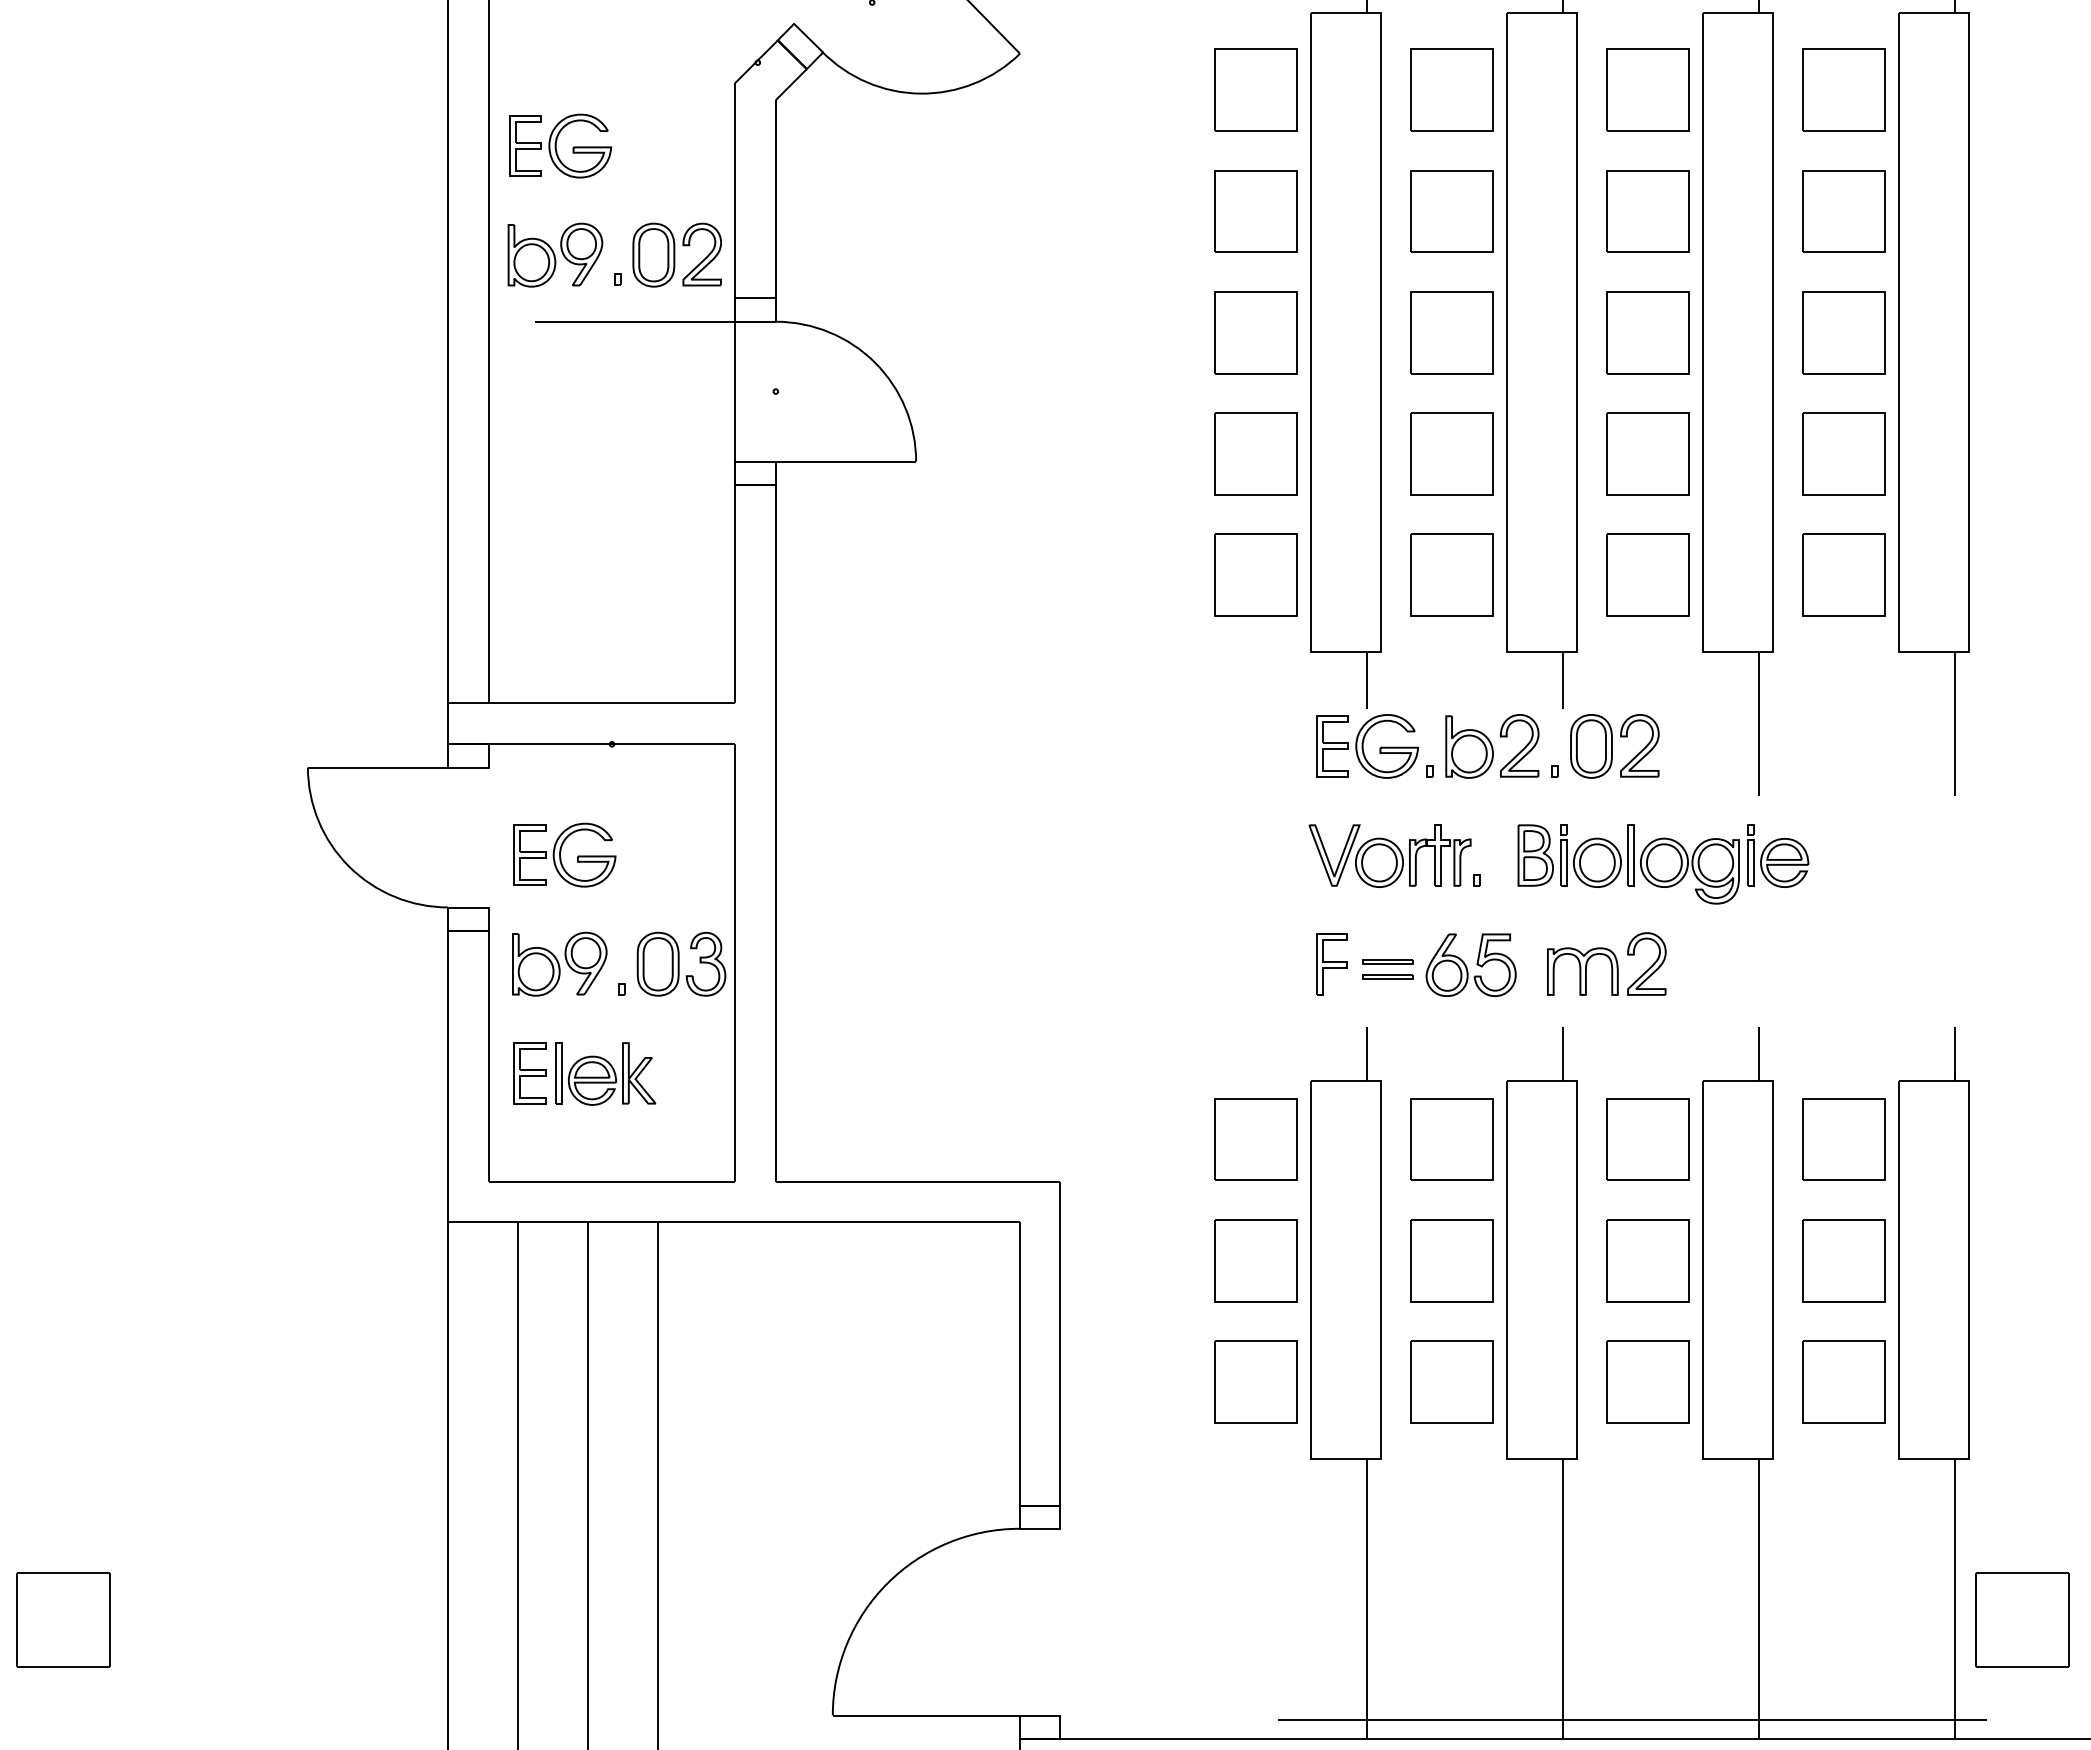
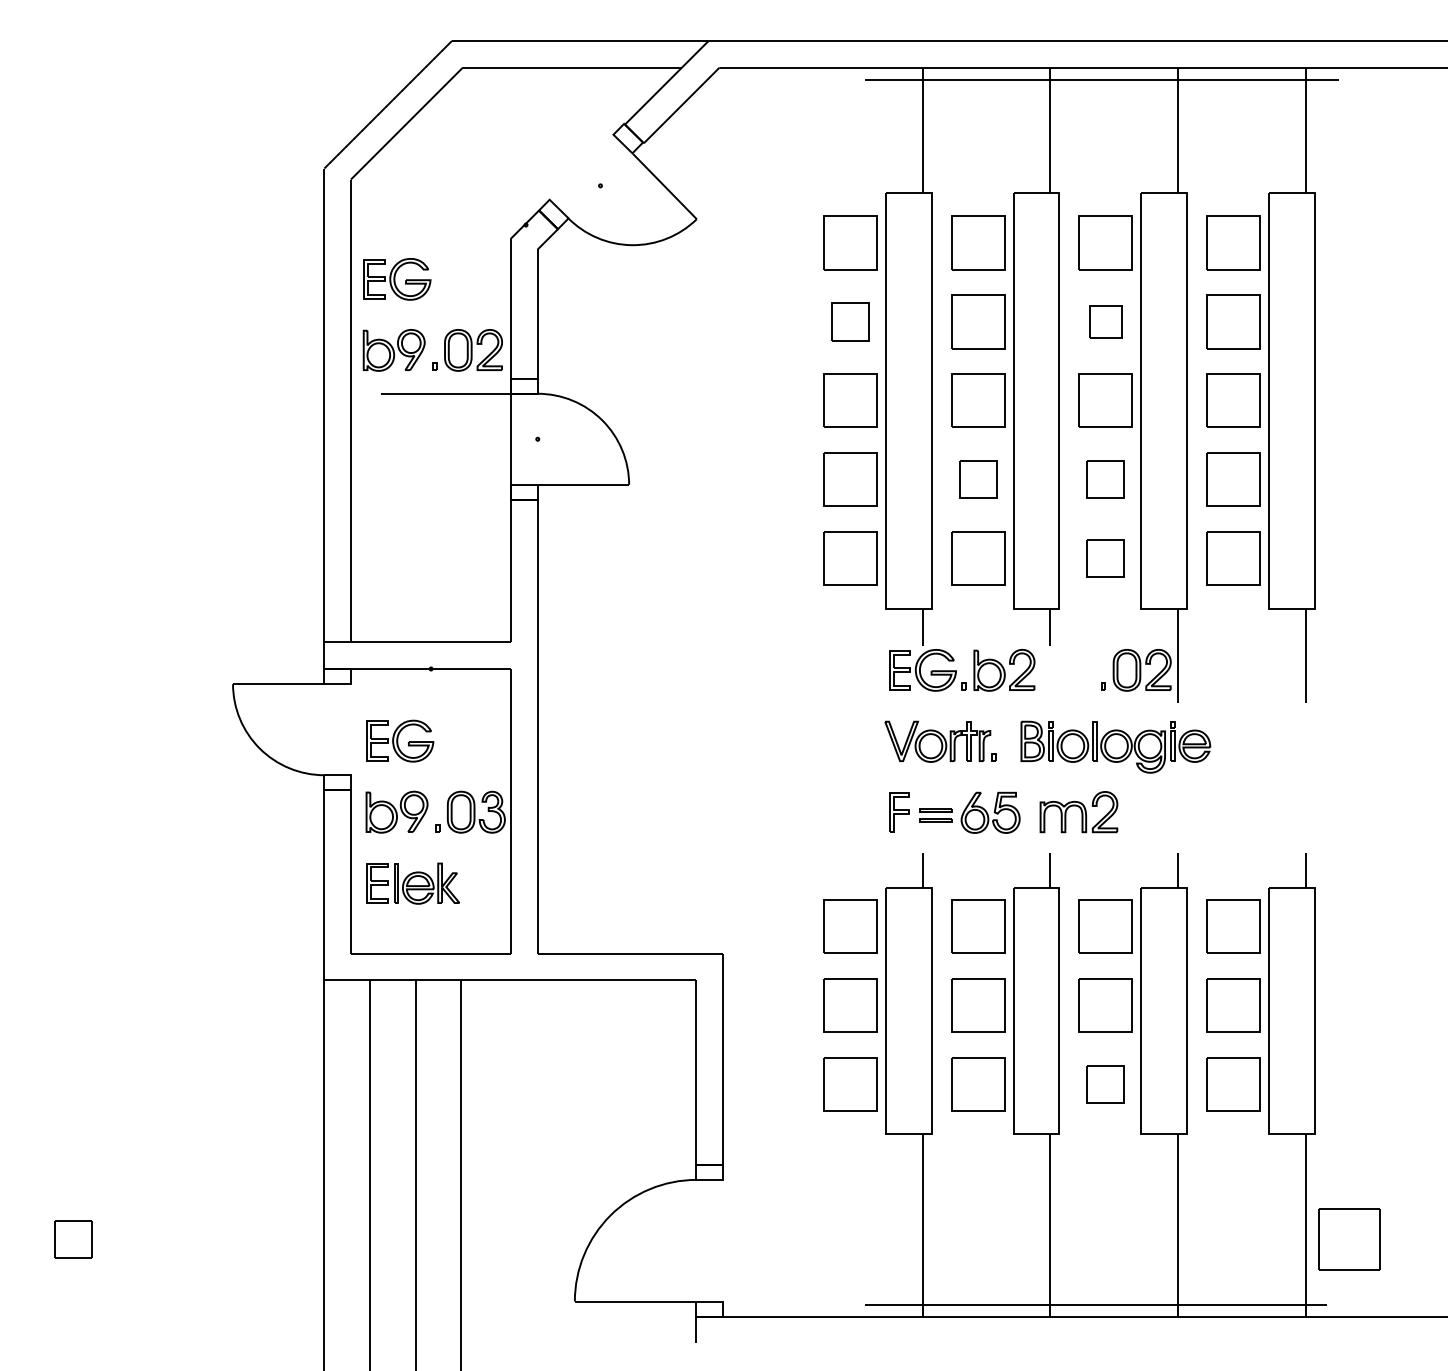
part: (1256, 210) -> (850, 321), size x0.7
part: (1647, 210) -> (1105, 321), size x0.6
part: (1452, 453) -> (978, 479), size x0.7
part: (1647, 453) -> (1105, 479), size x0.7
part: (1647, 574) -> (1105, 558), size x0.7
part: (1606, 746) -> (1136, 670), moved
part: (1647, 1382) -> (1105, 1084), size x0.7
part: (62, 1620) -> (73, 1239), size x0.6

